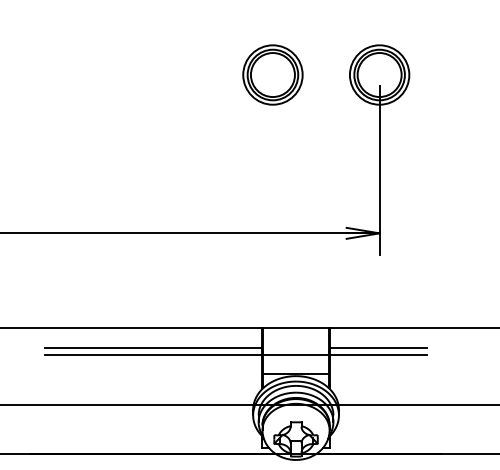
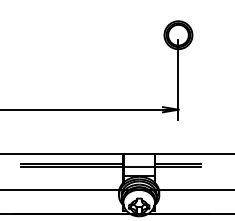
part: (273, 75) -> (128, 35), removed

